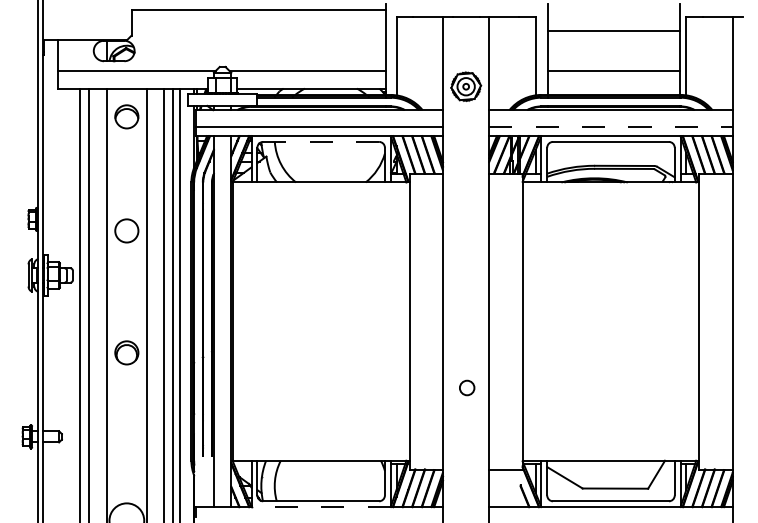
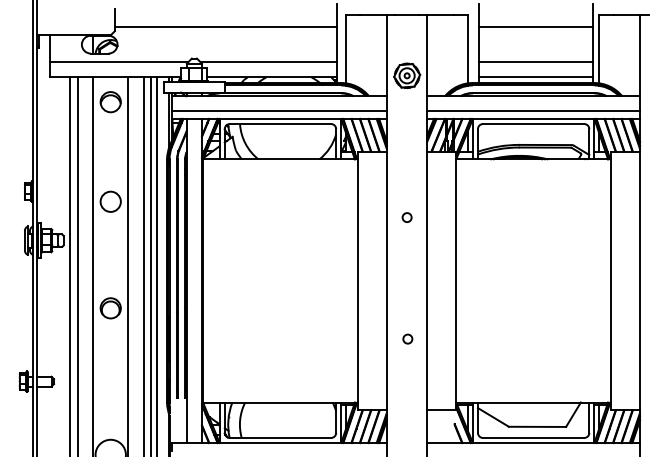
line: (258, 9) -> (225, 26), moved
line: (613, 88) -> (535, 77), added
line: (611, 126) -> (534, 110), dashed -> solid
line: (321, 141) -> (280, 123), dashed -> solid
circle: (466, 249) -> (407, 218), added
circle: (466, 388) -> (407, 339), size x0.71
line: (321, 507) -> (280, 443), dashed -> solid

